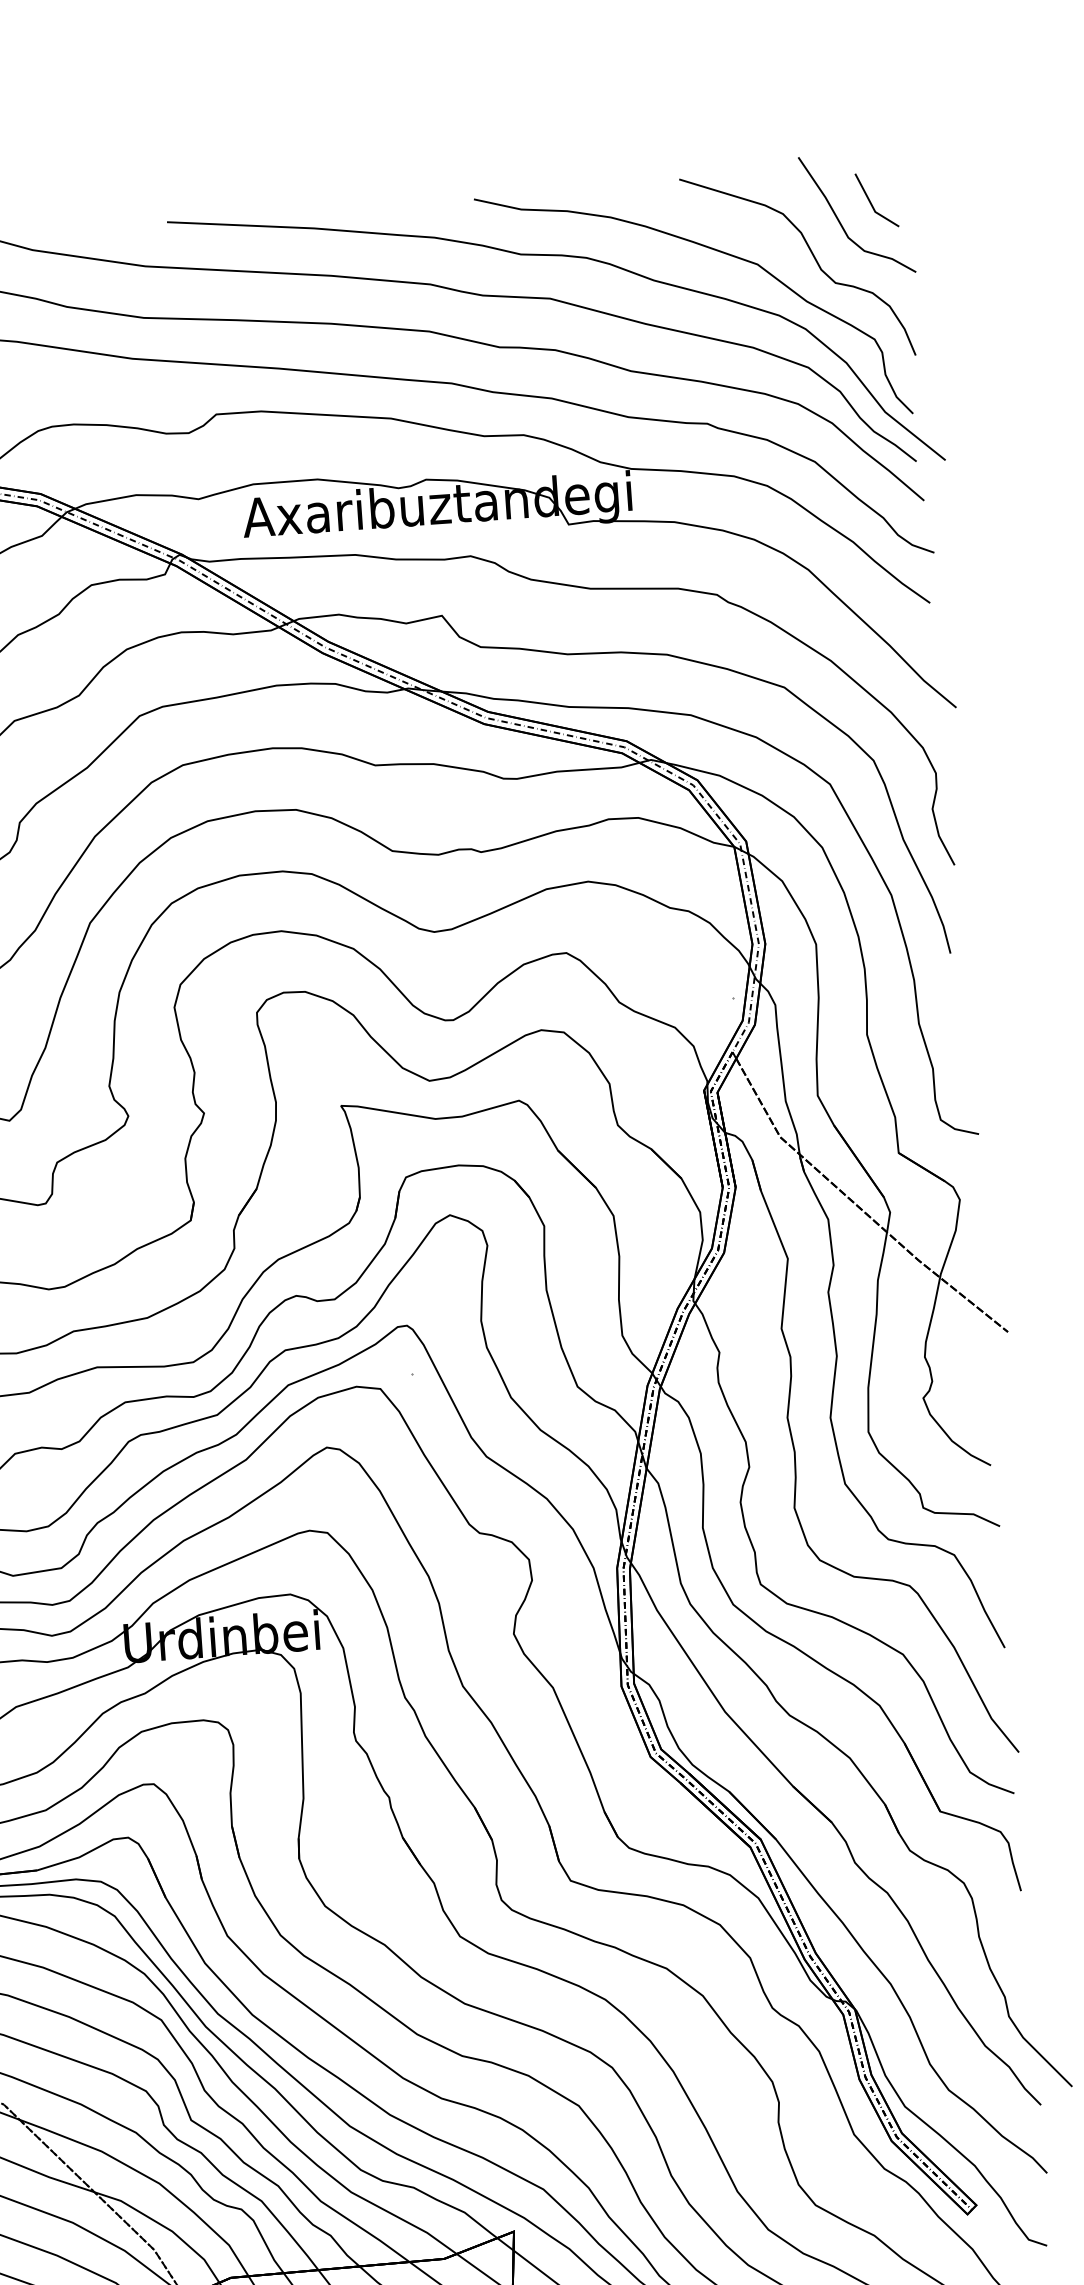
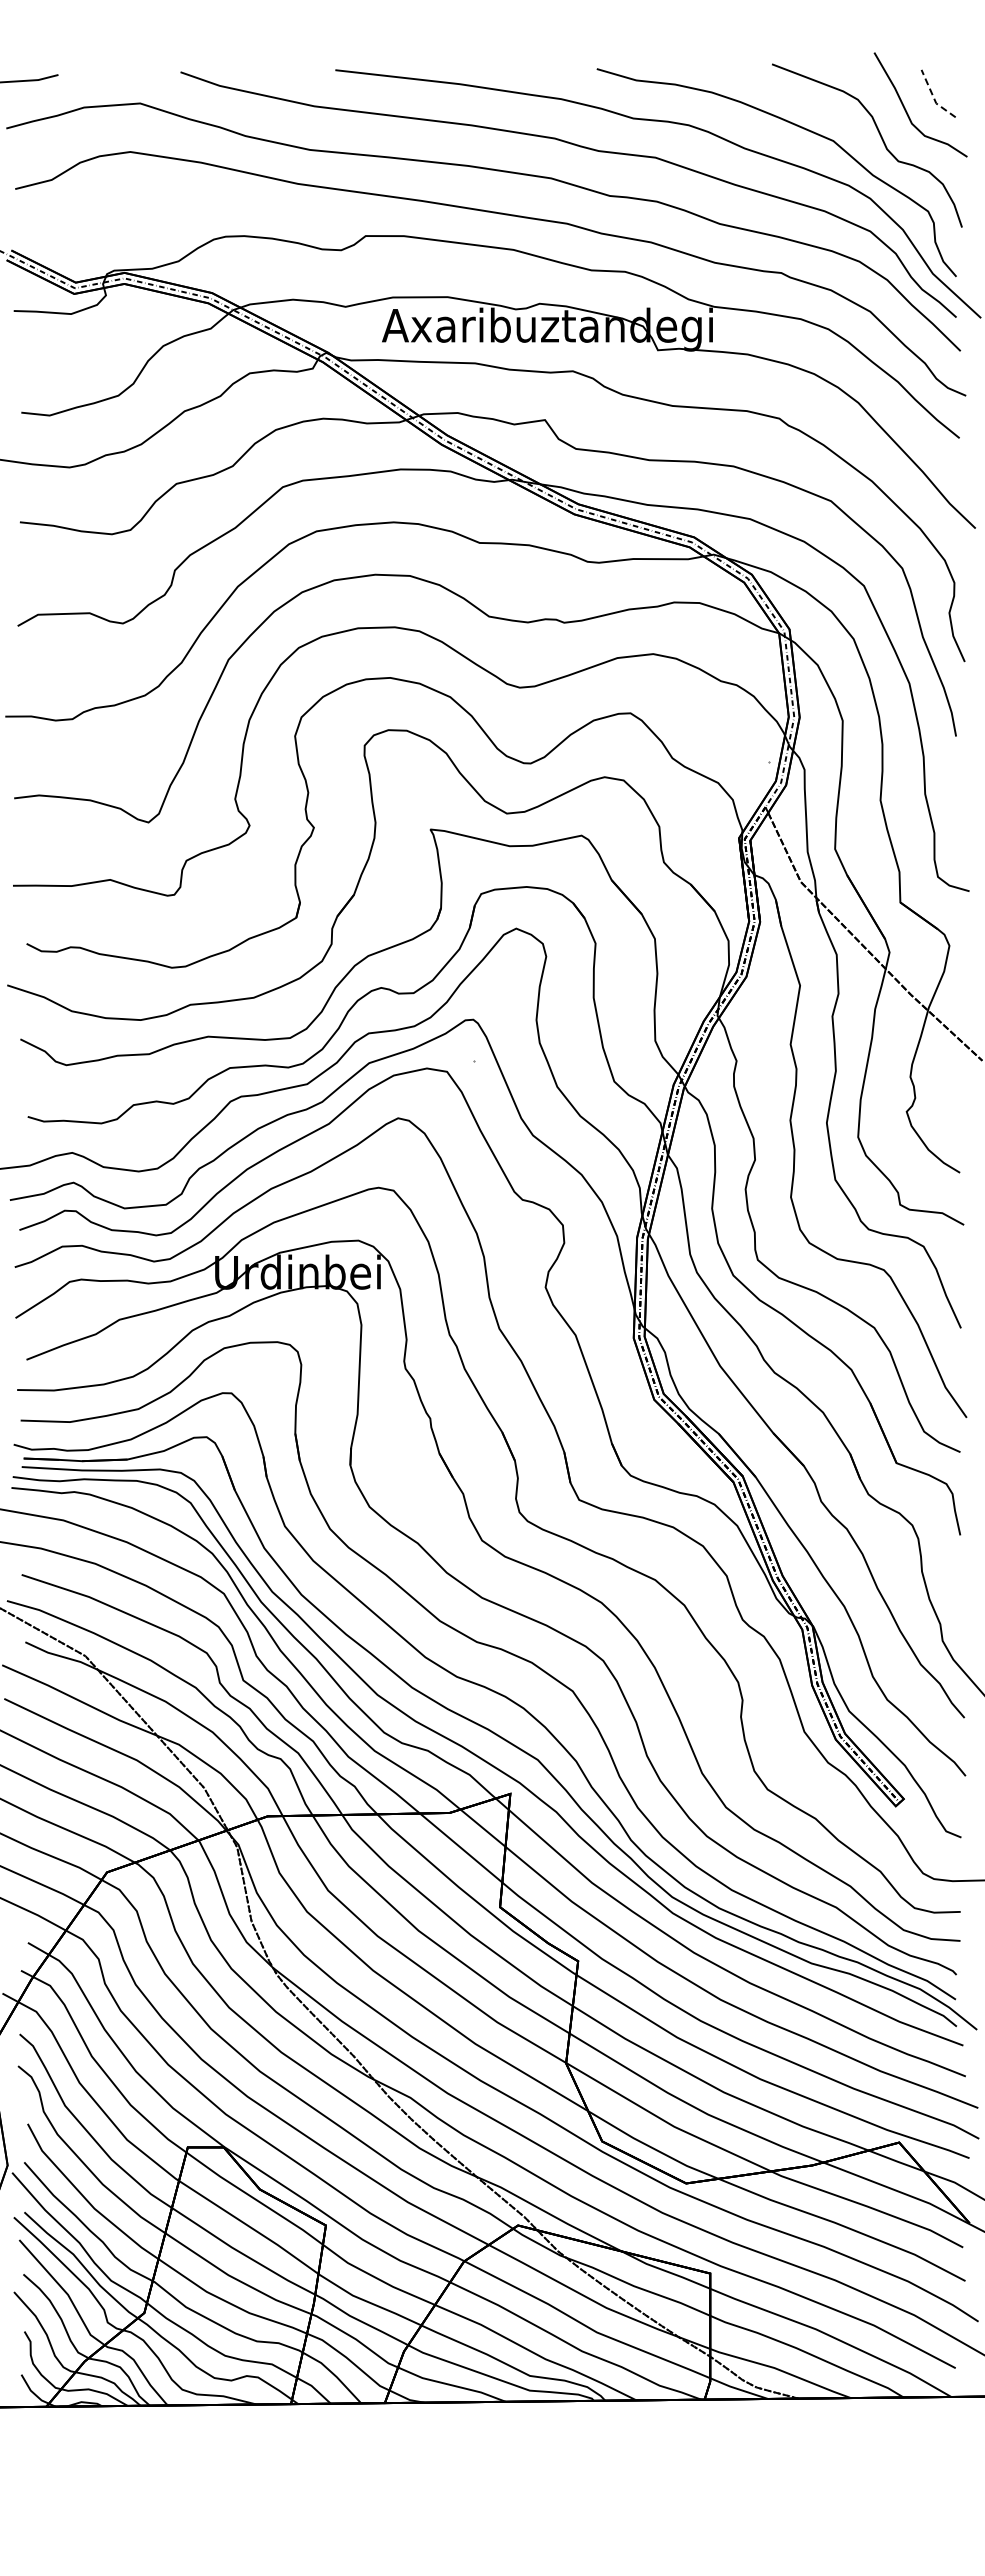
line: (871, 206) -> (933, 98), solid -> dashed

